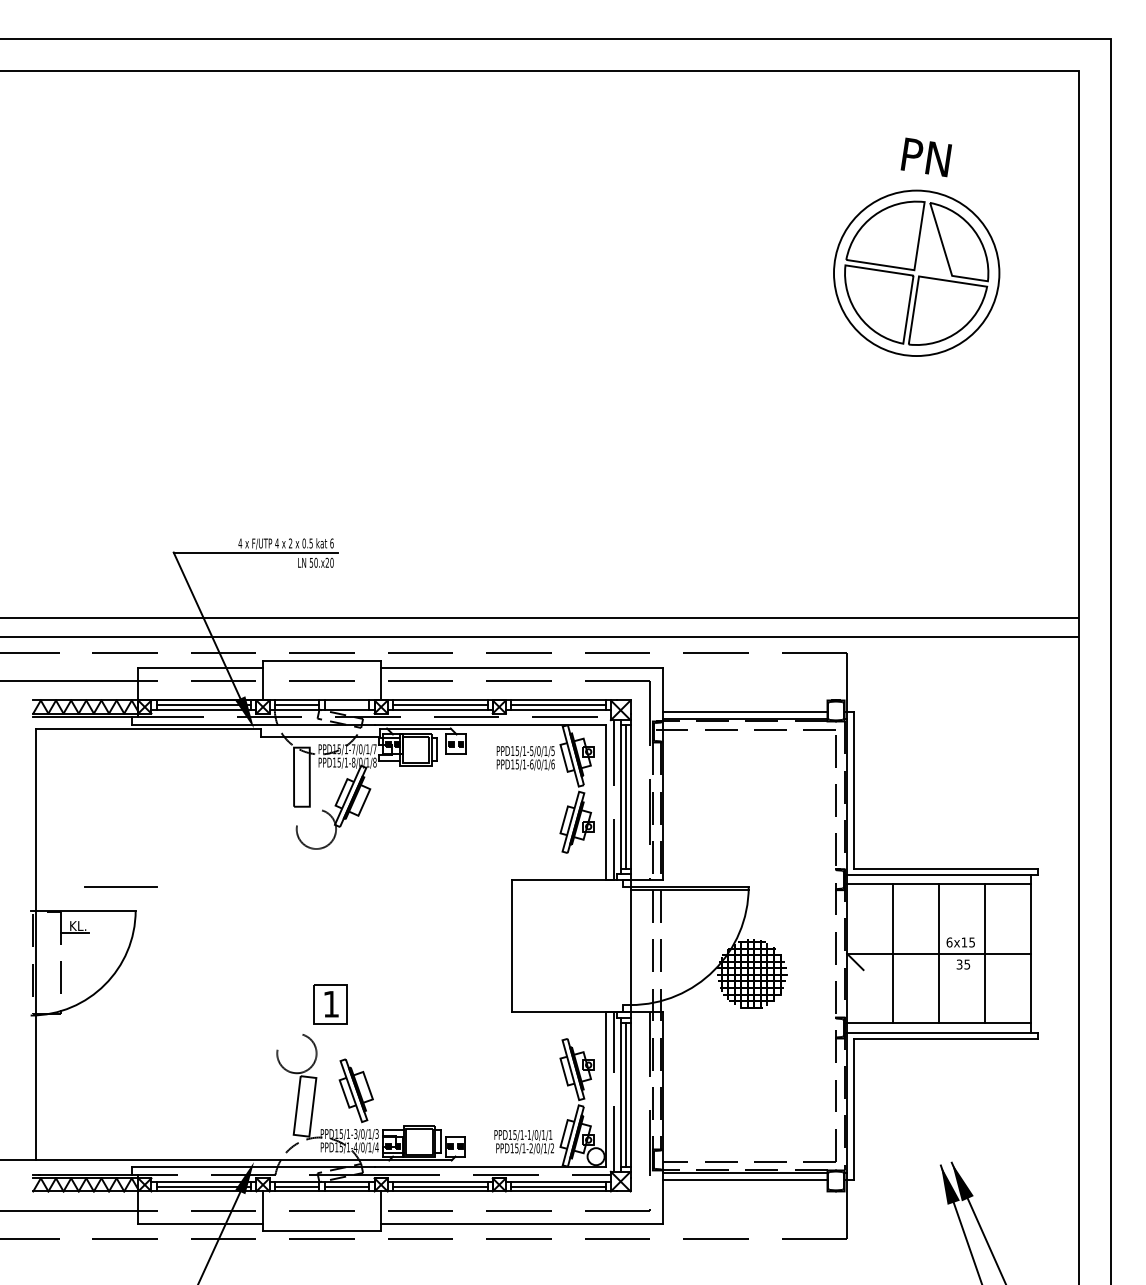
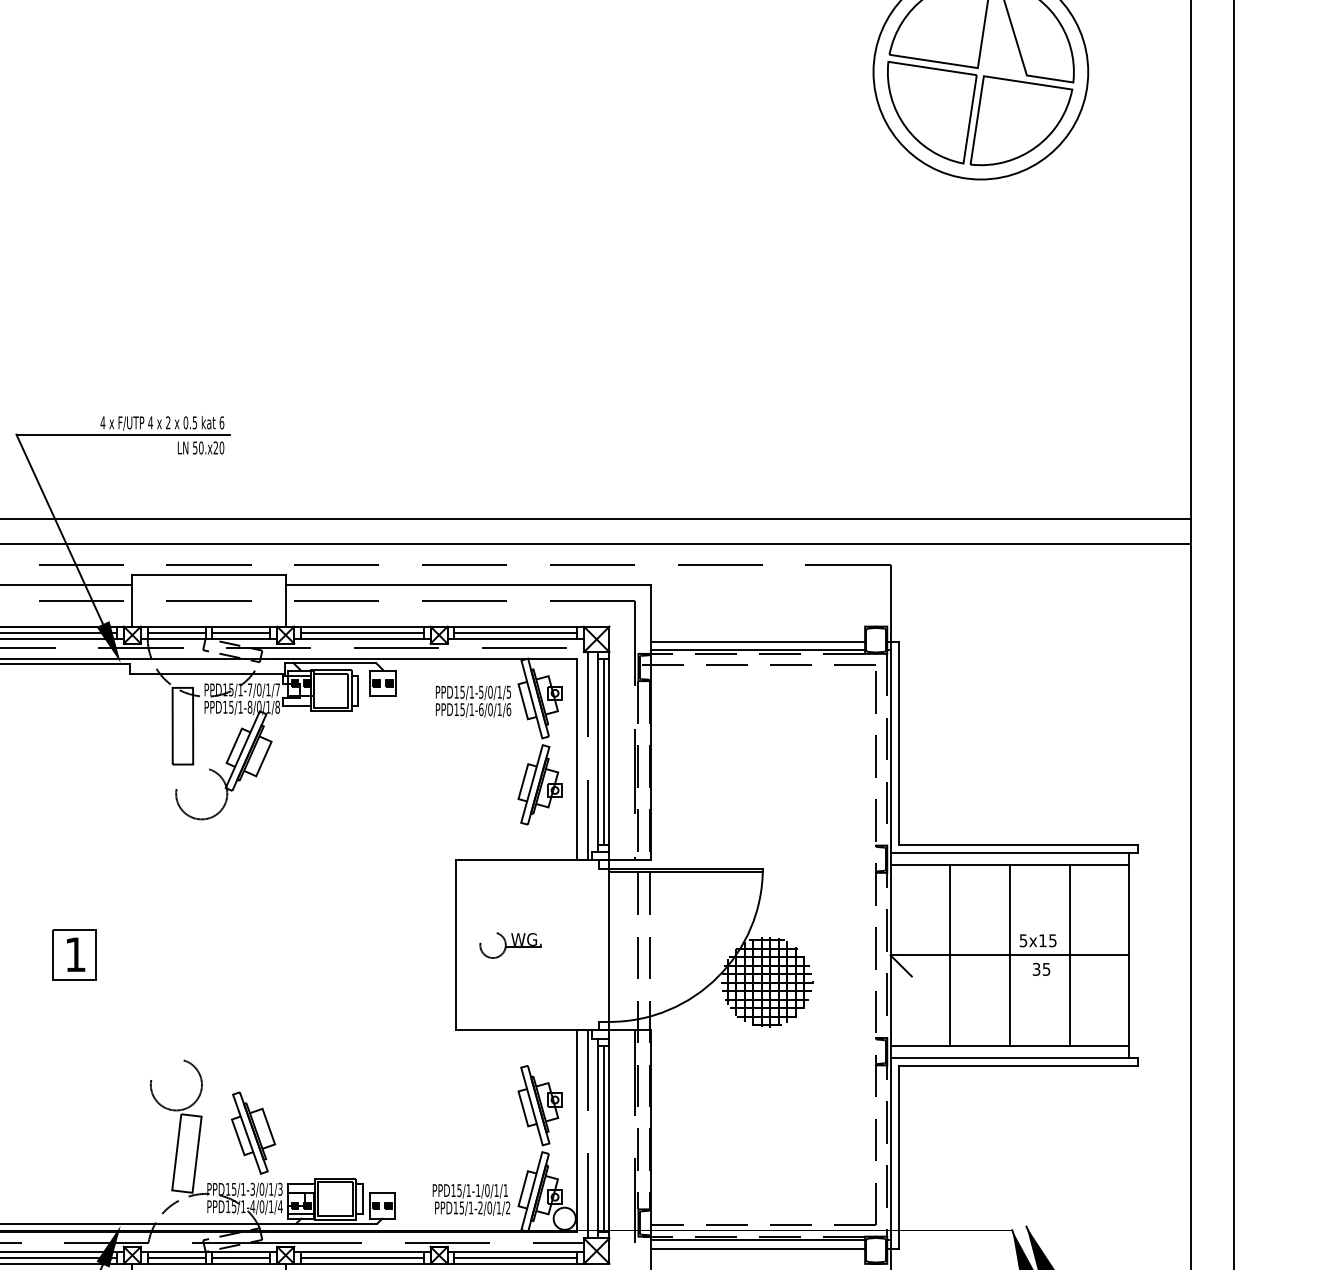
line: (346, 705) -> (240, 633), added
text: (949, 942) -> (1023, 940), 6x15 -> 5x15
part: (554, 945) -> (510, 944), added
part: (330, 1004) -> (74, 955), moved

